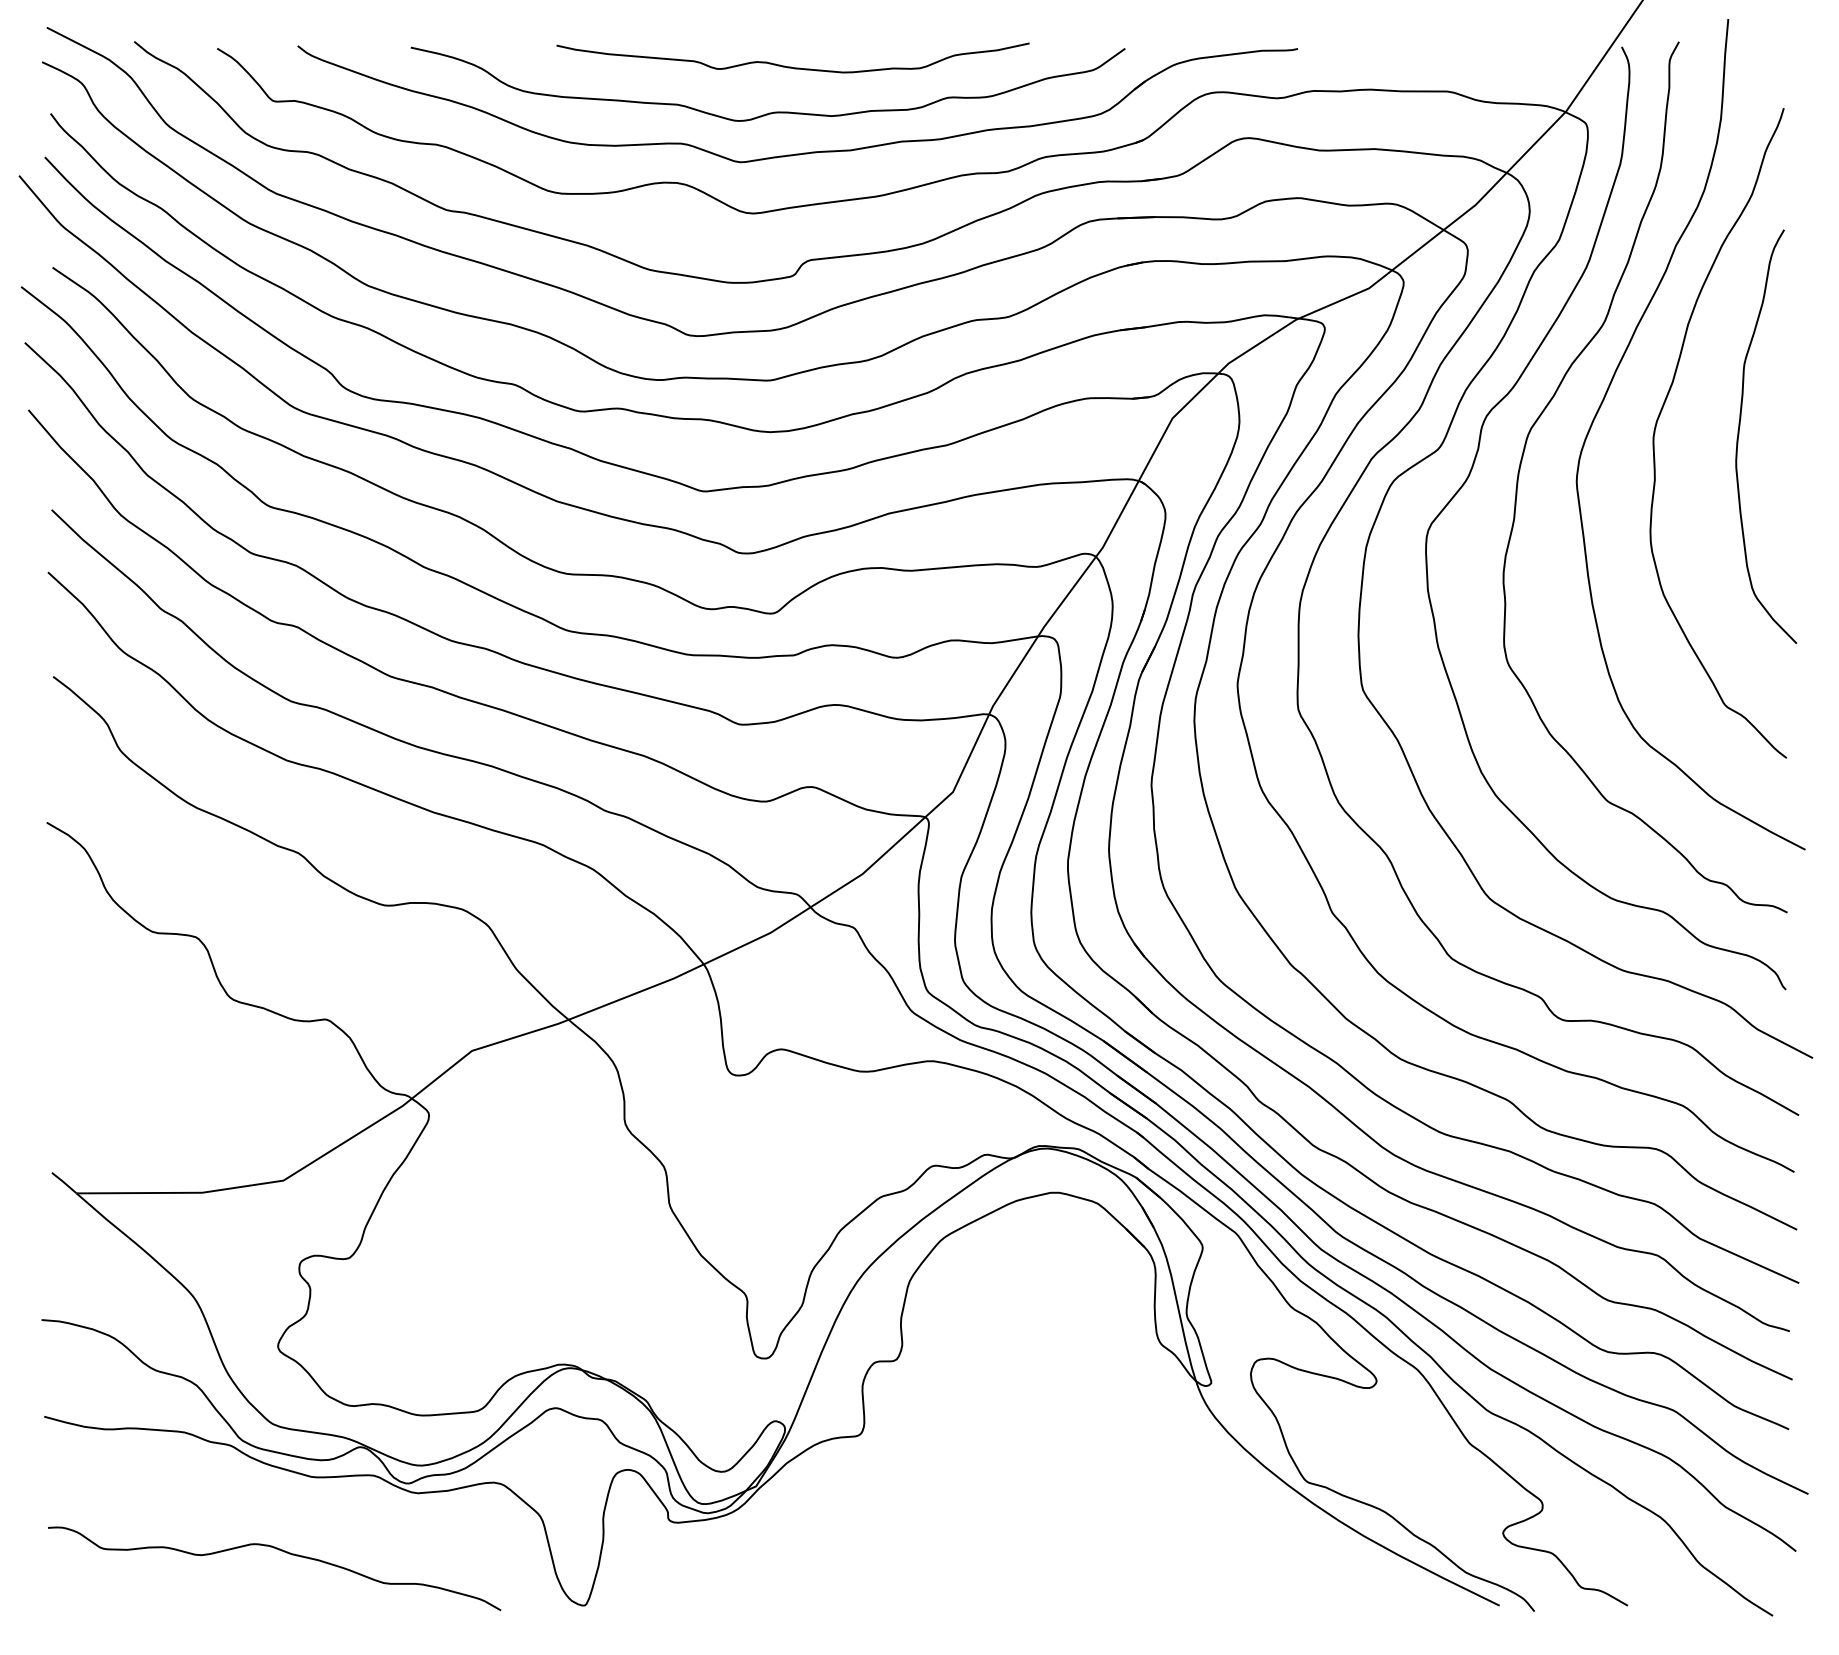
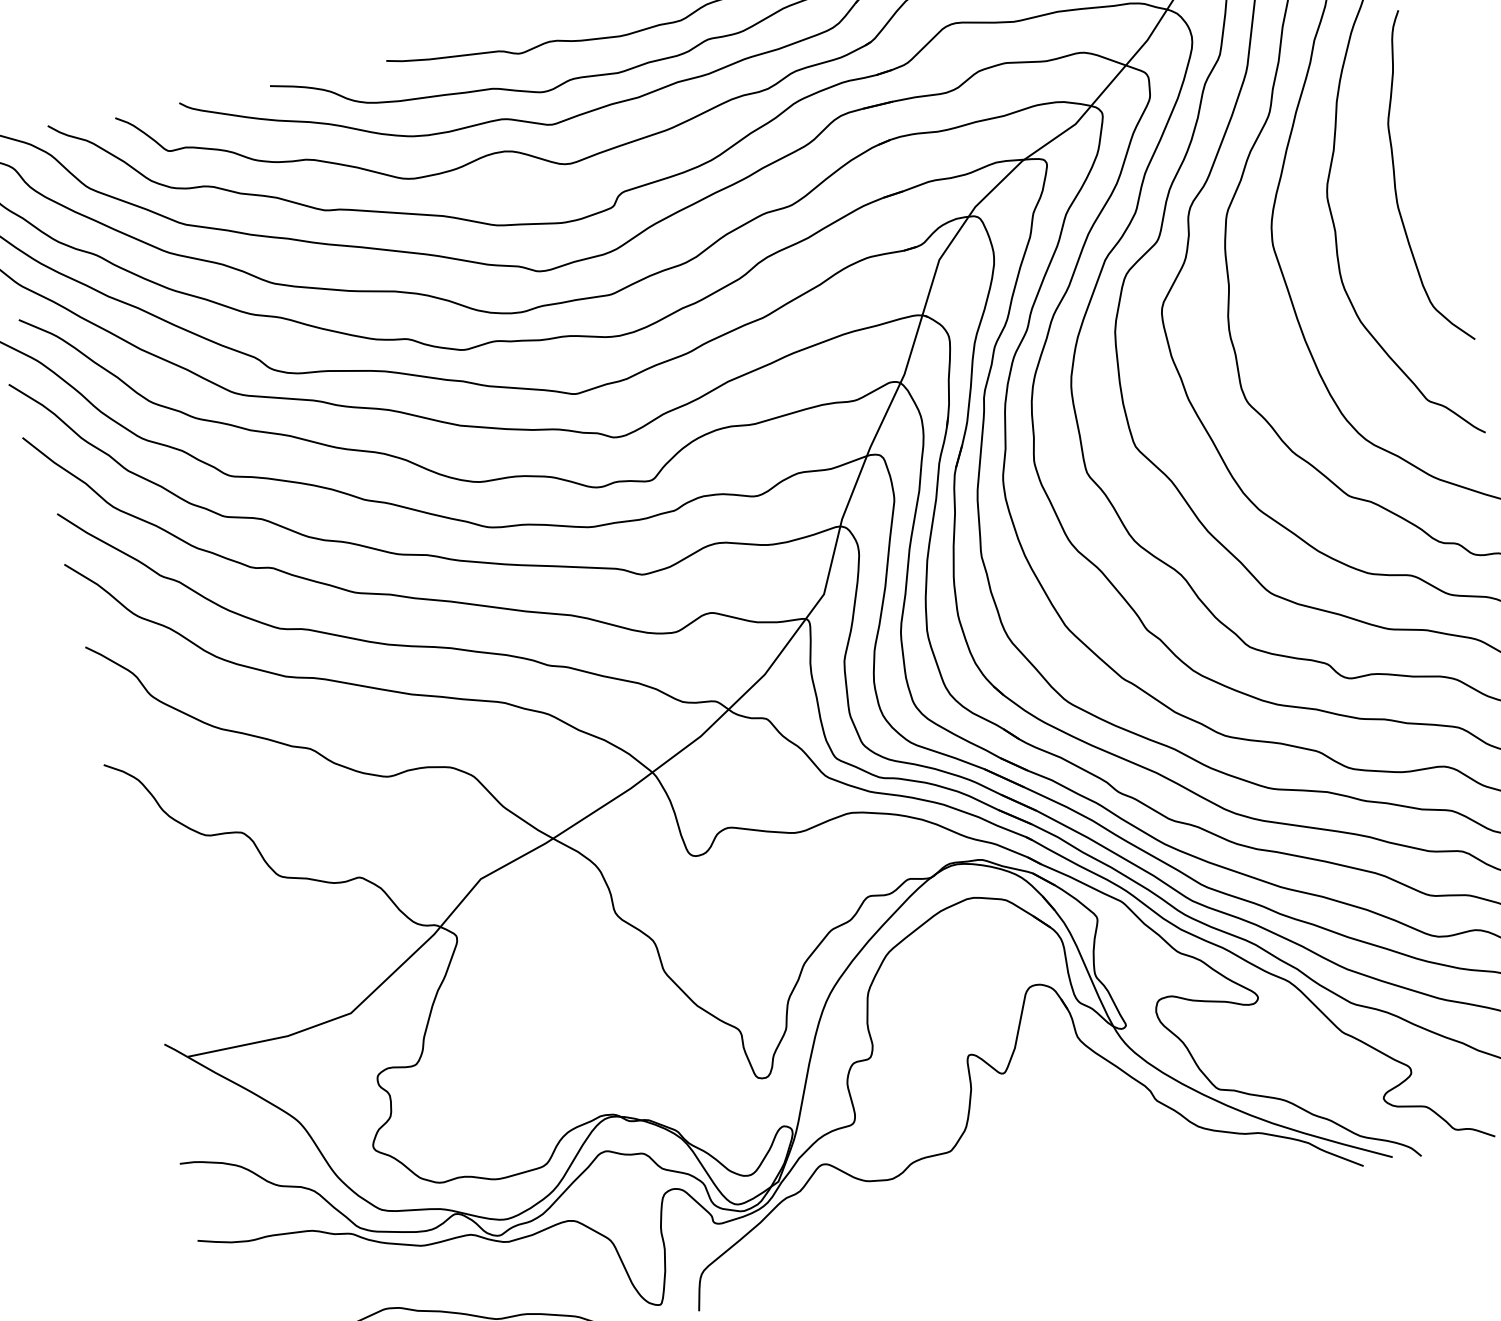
part: (1002, 1450) -> (969, 1113), added

